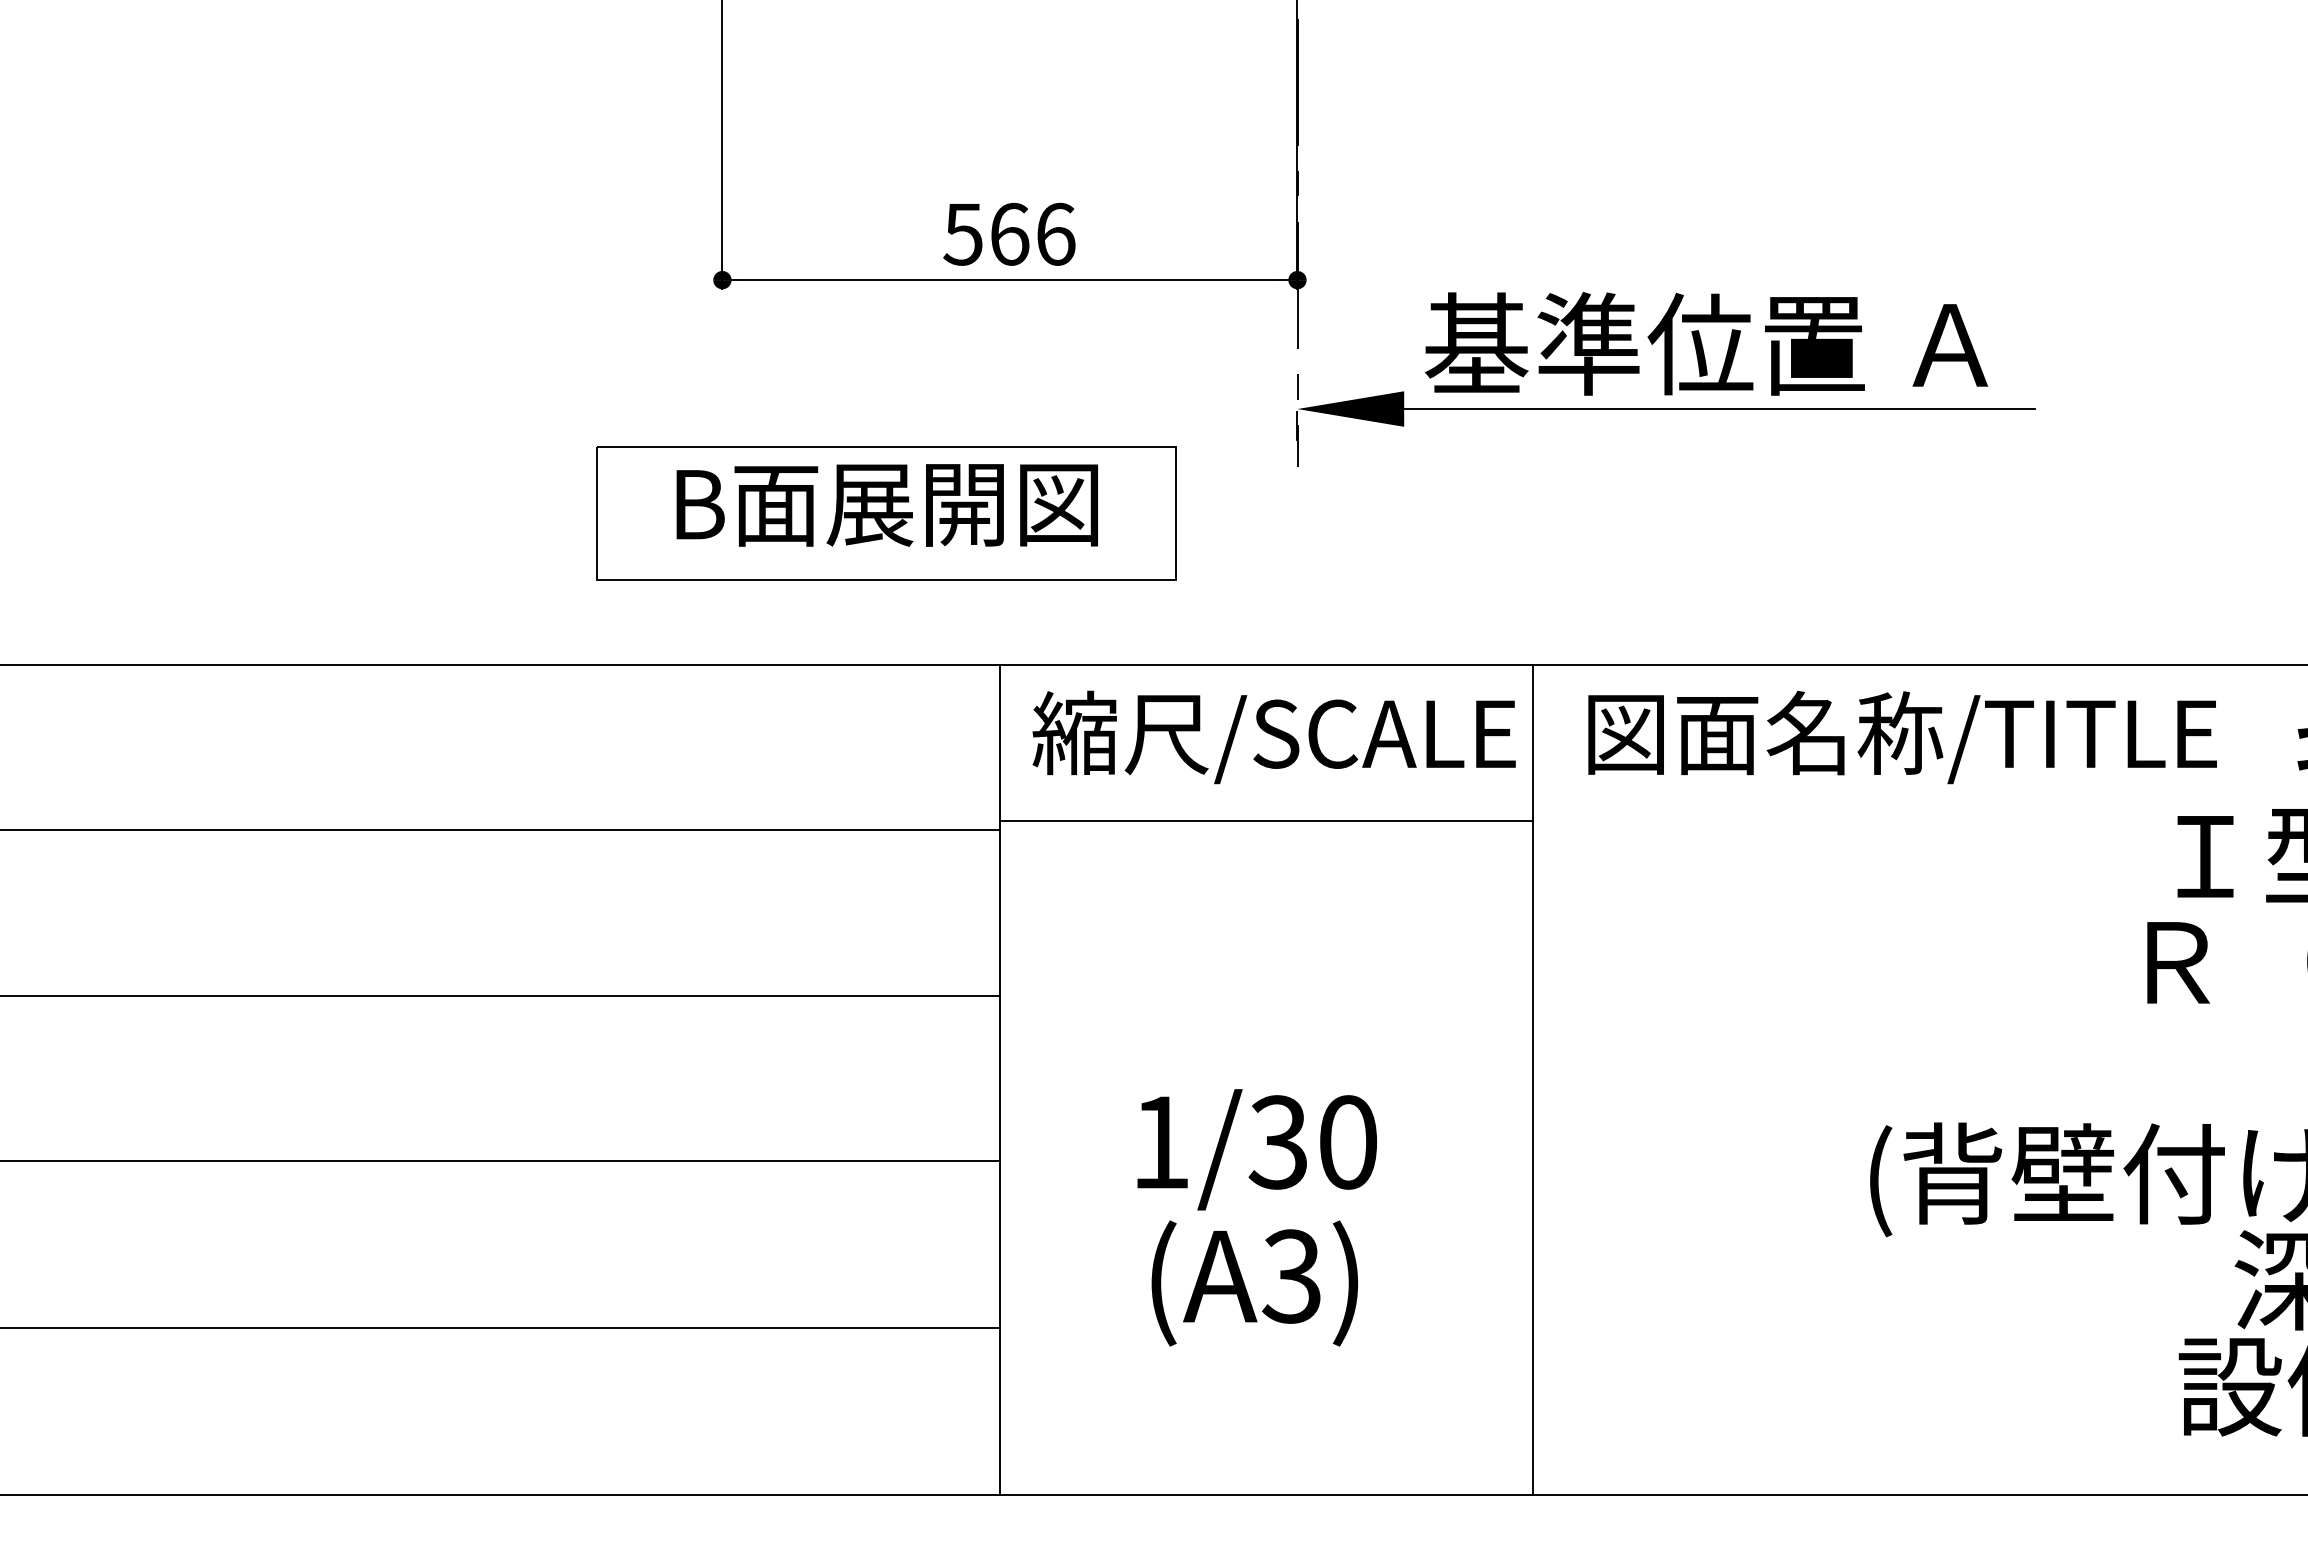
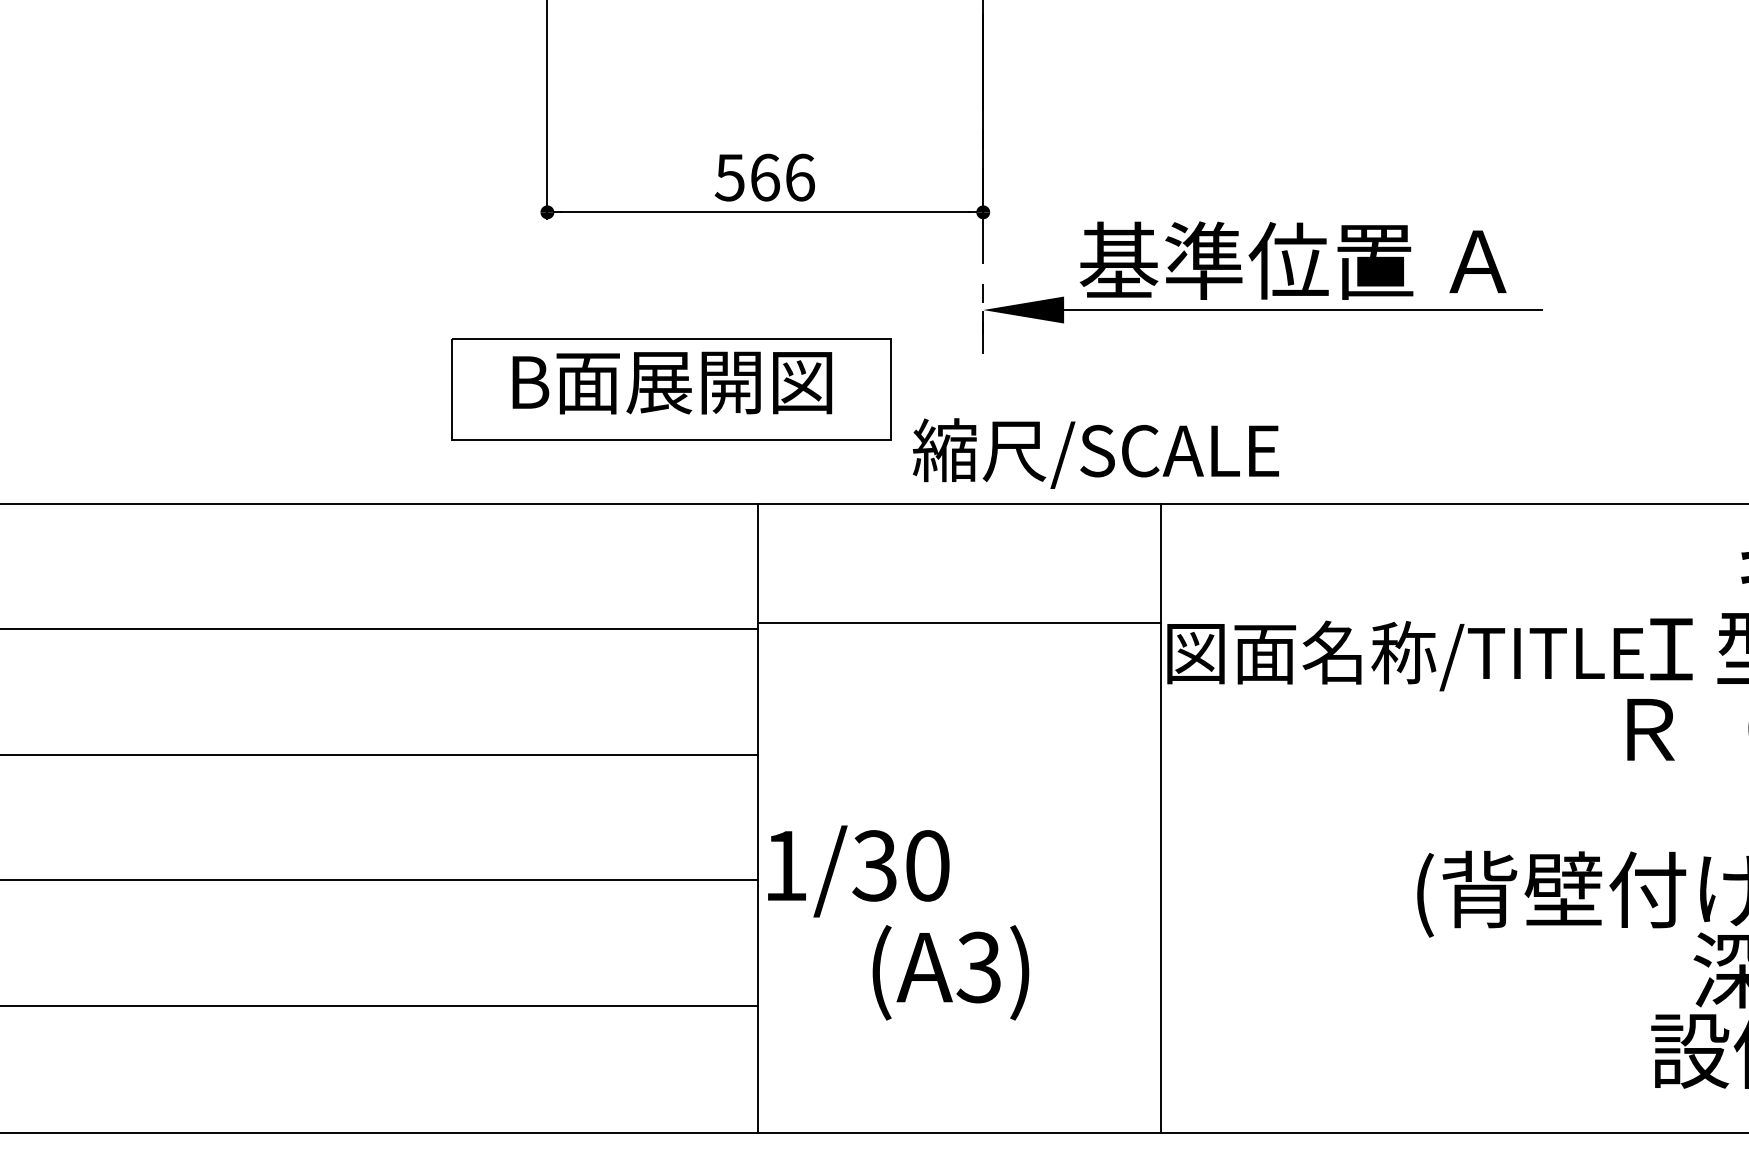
text: (1273, 737) -> (1095, 453), moved
text: (1902, 737) -> (1405, 656), moved
text: (1256, 1149) -> (858, 871), moved

